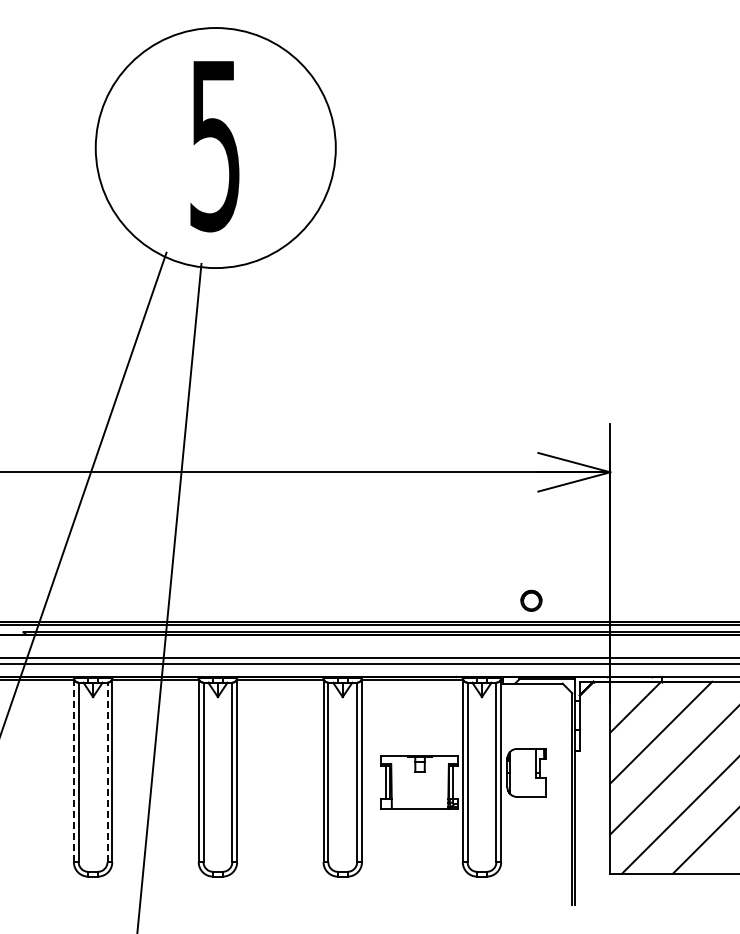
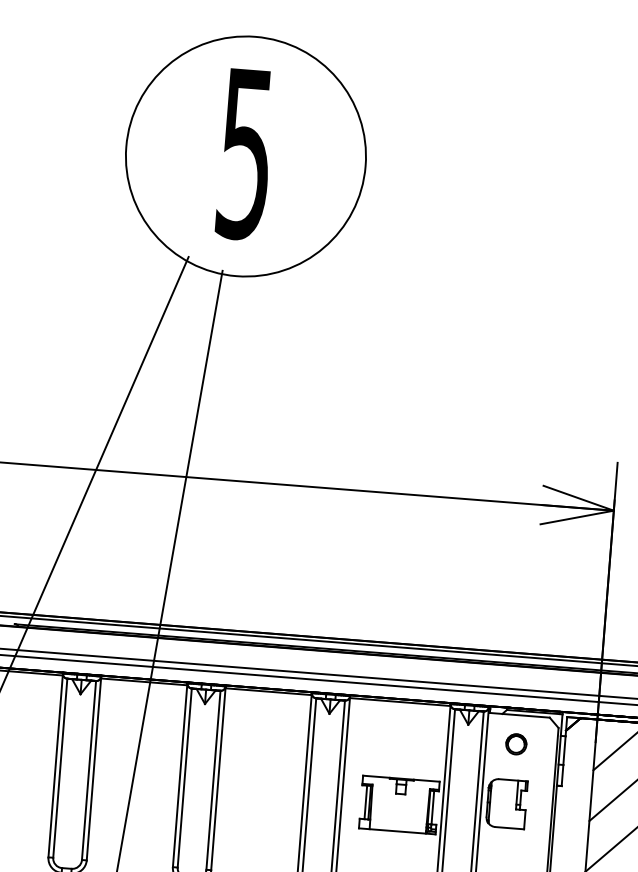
part: (531, 600) -> (516, 743), moved
line: (73, 769) -> (55, 764), dashed -> solid
line: (107, 772) -> (89, 770), dashed -> solid

